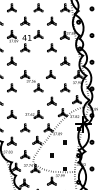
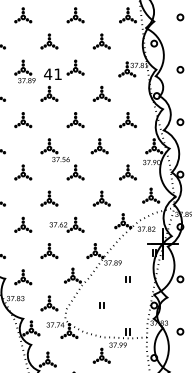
part: (38, 60) -> (75, 118), added
part: (25, 100) -> (49, 197), added

